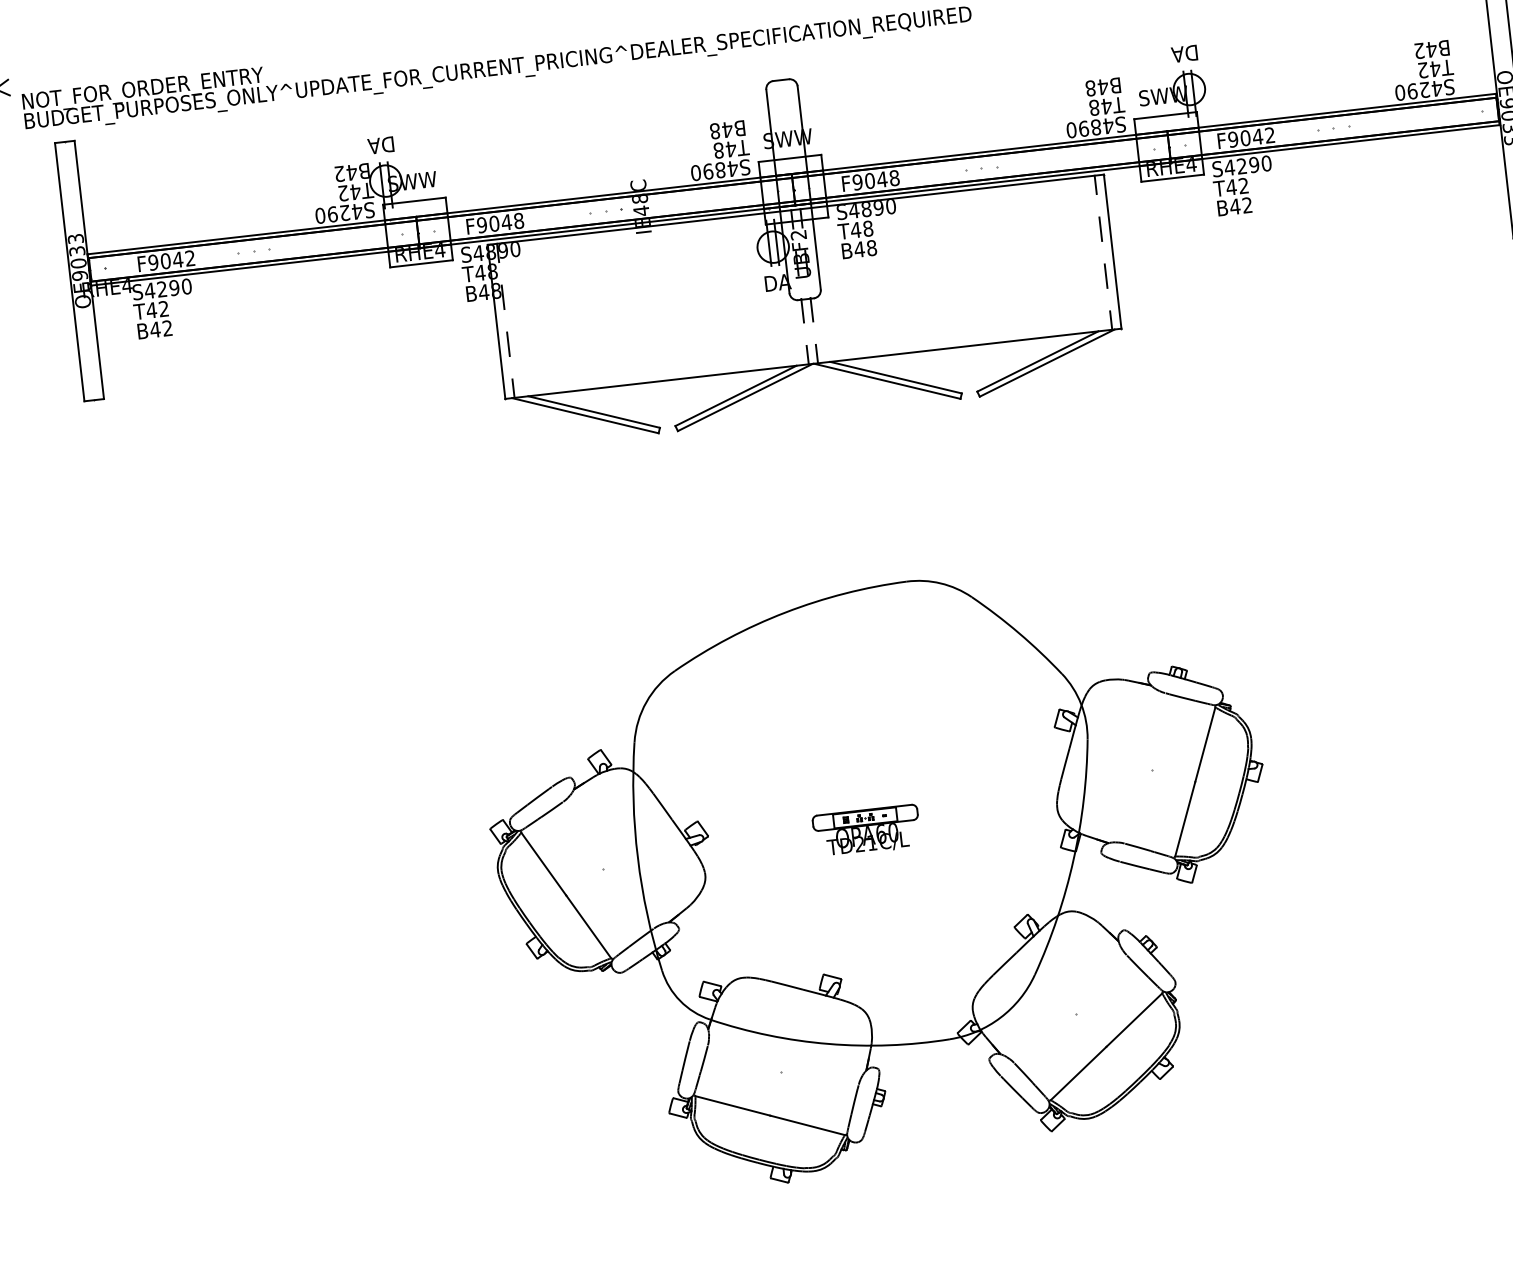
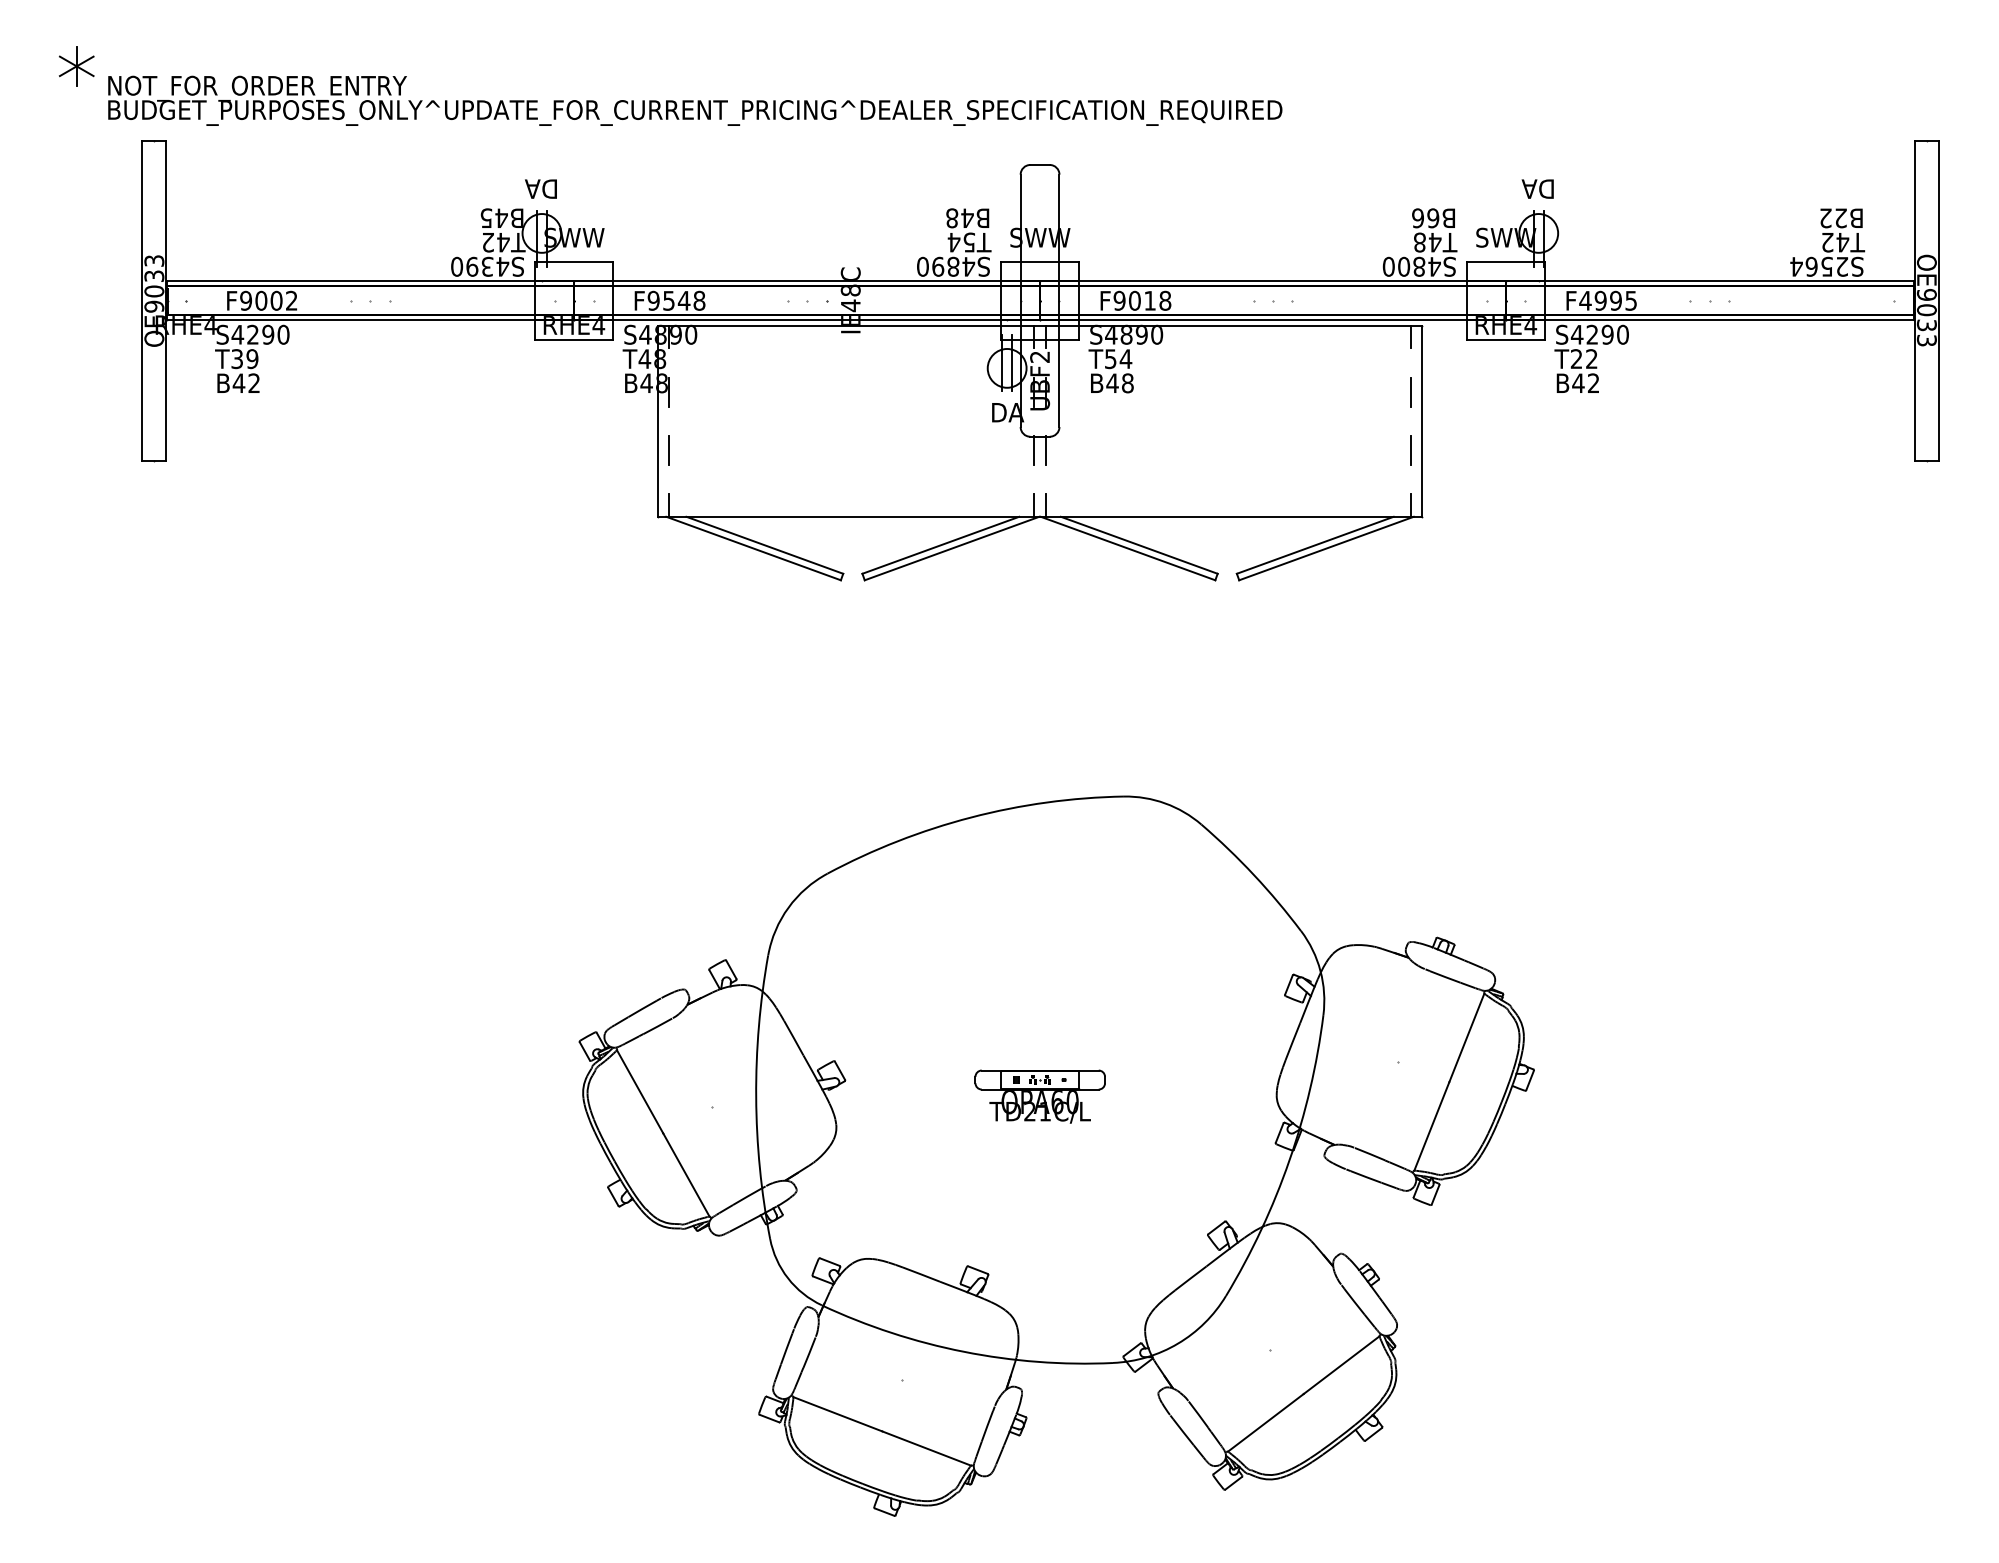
text: (1431, 49) -> (1840, 218), B42 -> B22
text: (1096, 87) -> (1425, 218), B48 -> B66
text: (1418, 90) -> (1819, 266), S4290 -> S2564
text: (1084, 128) -> (1404, 266), S4890 -> S4800
text: (1250, 137) -> (1607, 300), F9042 -> F4995
text: (724, 149) -> (961, 242), T48 -> T54
text: (339, 174) -> (486, 218), B42 -> B45
text: (881, 179) -> (1149, 300), F9048 -> F9018
text: (1231, 186) -> (1576, 358), T42 -> T22
text: (344, 212) -> (487, 266), S4290 -> S4390
text: (493, 223) -> (668, 300), F9048 -> F9548
text: (862, 229) -> (1118, 359), T48 -> T54
text: (177, 259) -> (276, 300), F9042 -> F9002
text: (157, 310) -> (244, 359), T42 -> T39

